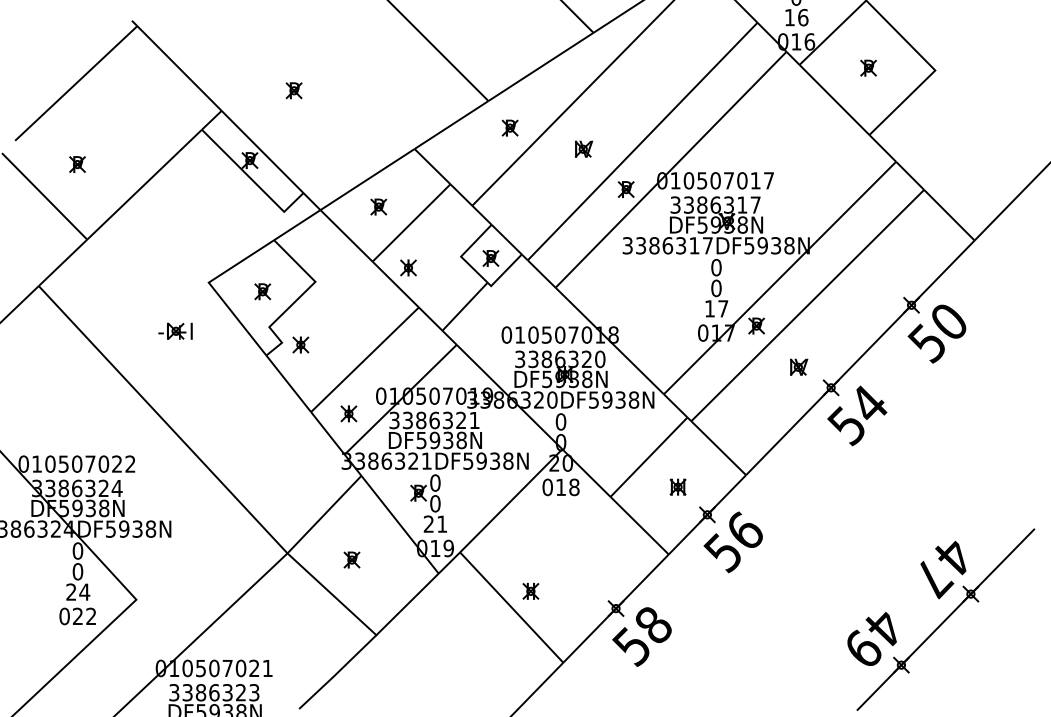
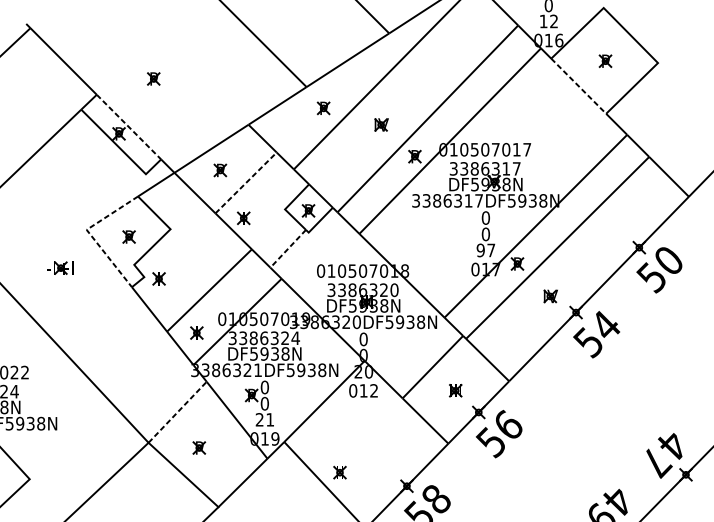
text: (803, 17) -> (554, 21), 16 -> 12
line: (834, 100) -> (578, 86), solid -> dashed
line: (262, 151) -> (128, 126), solid -> dashed
line: (411, 222) -> (246, 182), solid -> dashed
line: (213, 288) -> (90, 234), solid -> dashed
line: (465, 306) -> (288, 248), solid -> dashed
text: (709, 308) -> (480, 250), 17 -> 97
text: (474, 420) -> (295, 338), 3386321 -> 3386324
text: (574, 487) -> (374, 390), 018 -> 012
line: (324, 514) -> (177, 412), solid -> dashed

